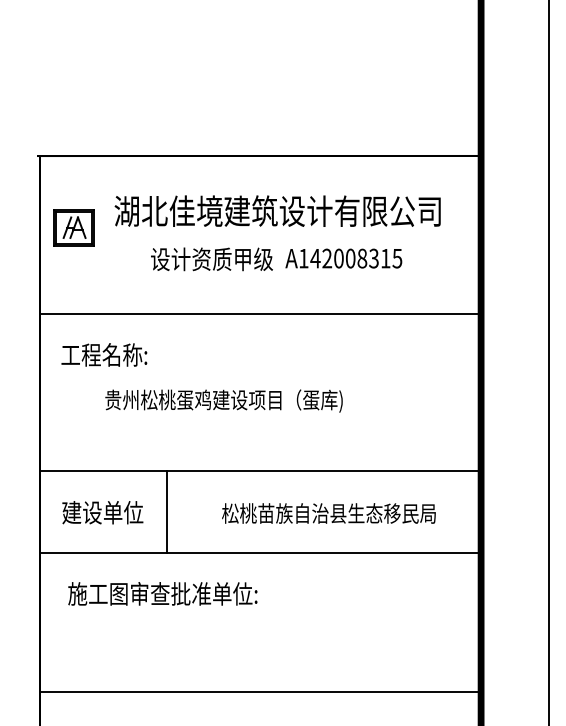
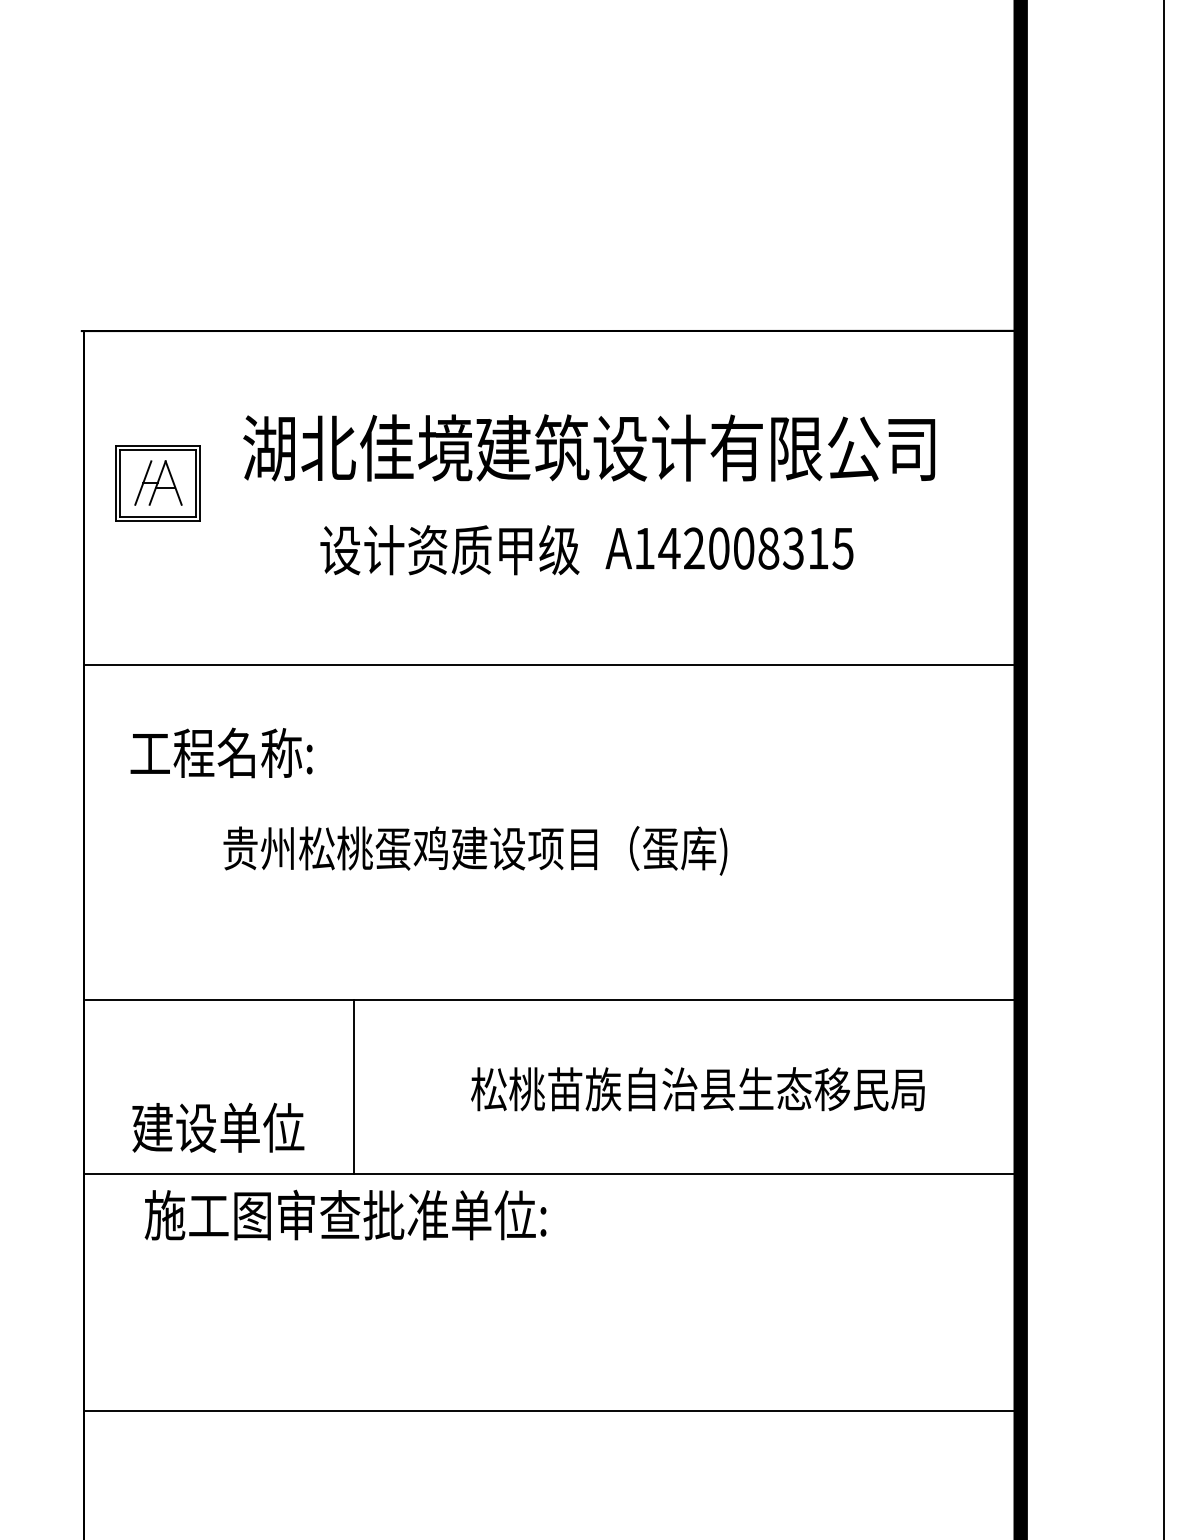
text: (102, 512) -> (217, 1127), moved
text: (162, 593) -> (344, 1214), moved
line: (260, 692) -> (552, 1411), moved

